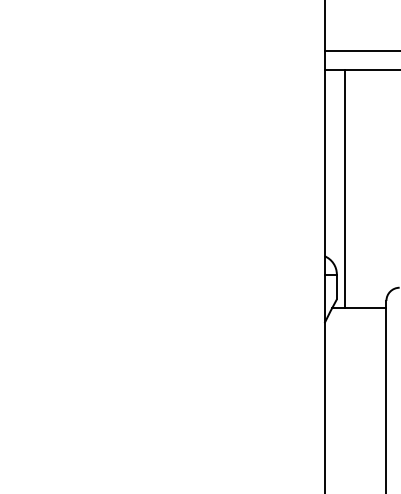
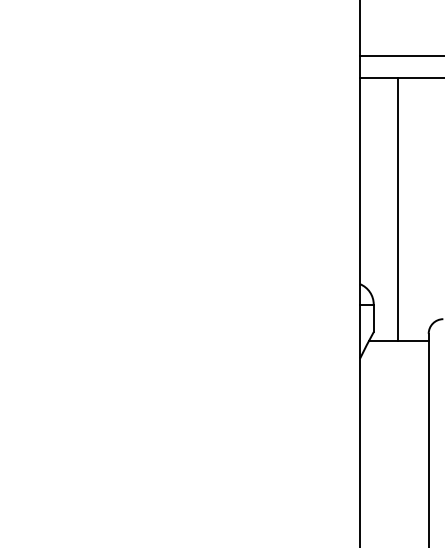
line: (344, 188) -> (397, 209), moved

